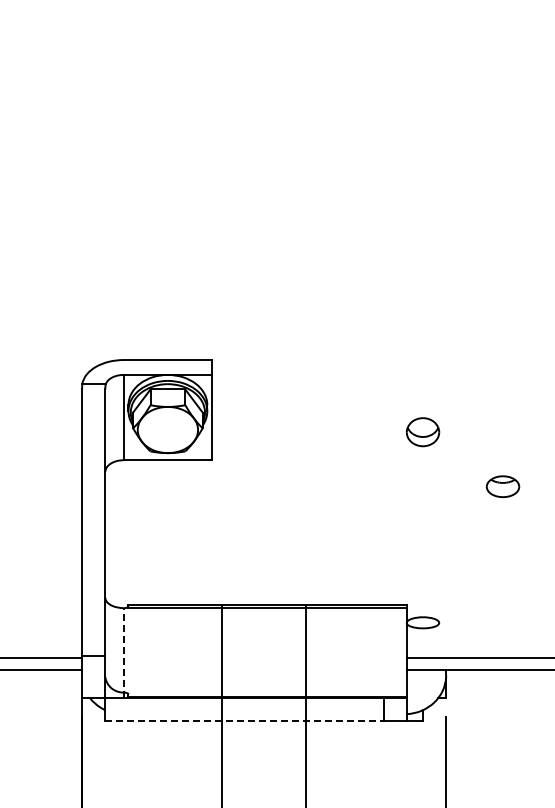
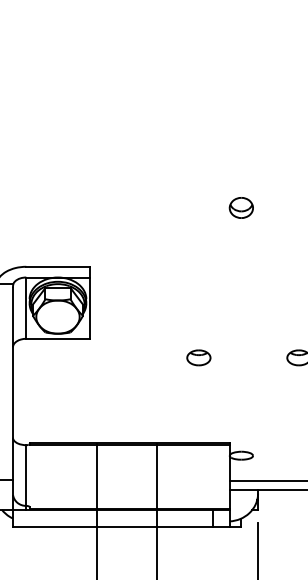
part: (422, 432) -> (241, 208), moved
part: (363, 486) -> (198, 357), added
line: (123, 653) -> (26, 477), dashed -> solid
line: (244, 721) -> (113, 526), dashed -> solid

